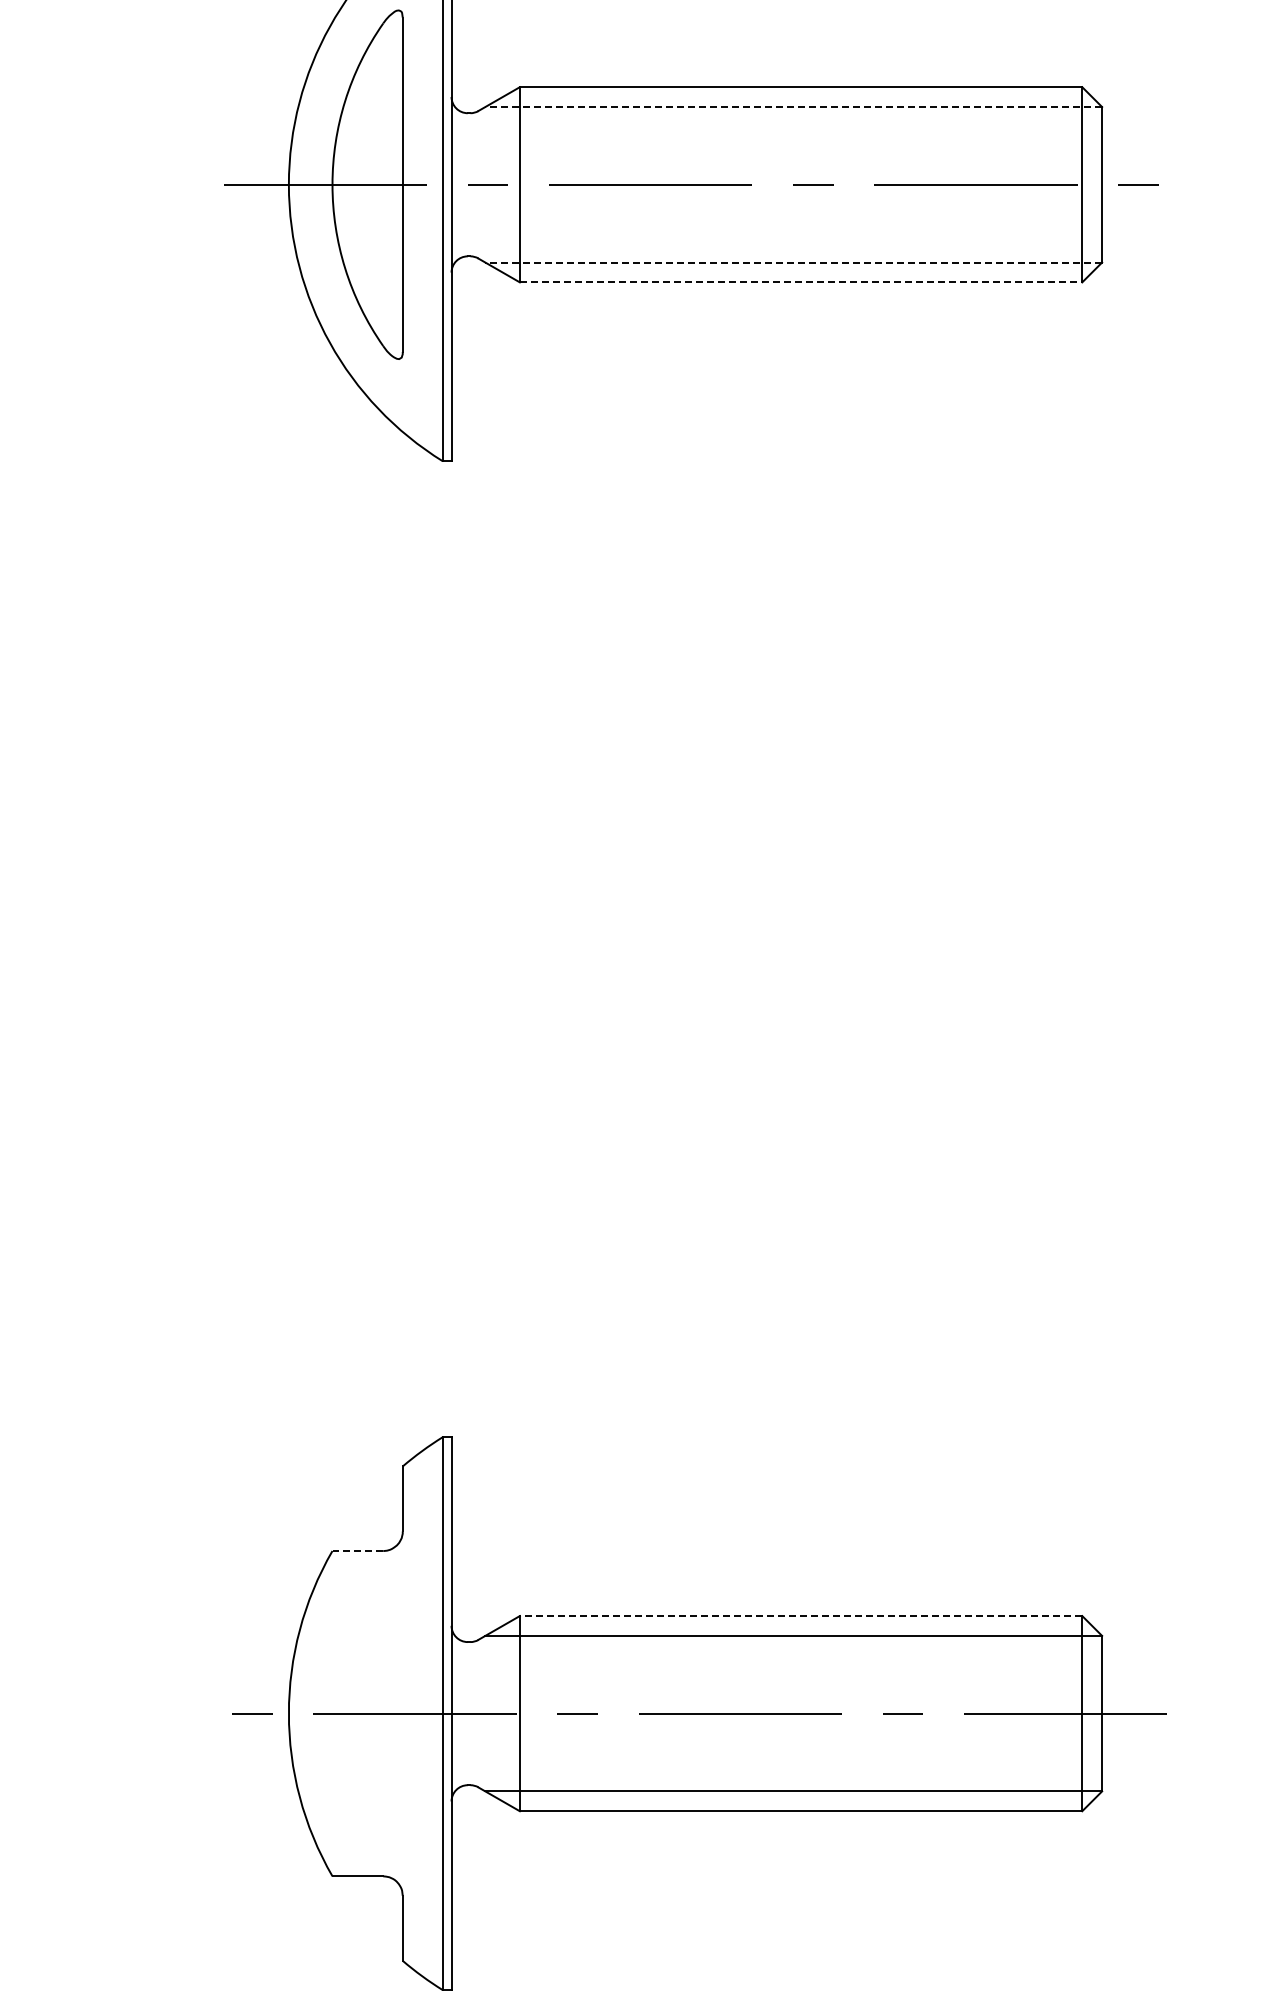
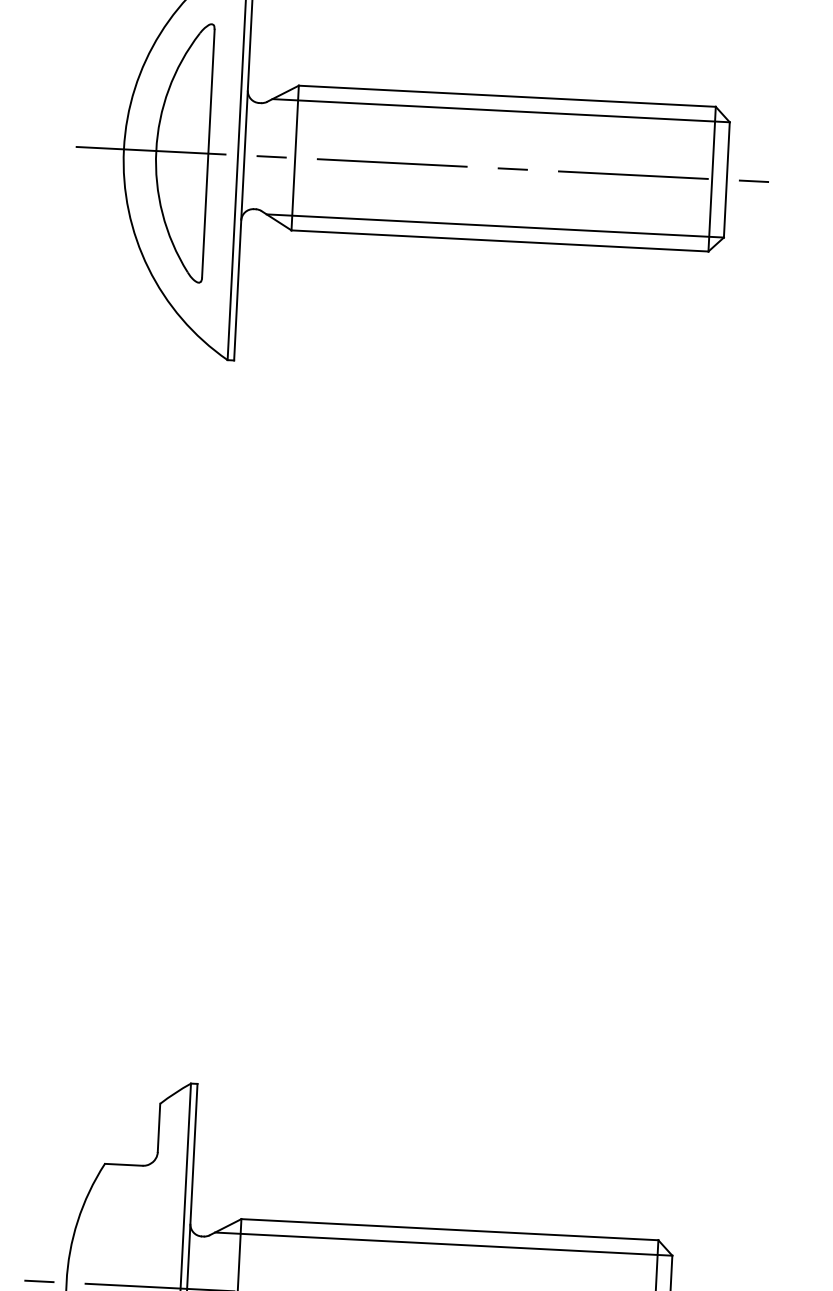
line: (793, 107) -> (500, 111), dashed -> solid
line: (793, 262) -> (495, 225), dashed -> solid
line: (801, 282) -> (500, 241), dashed -> solid
line: (357, 1551) -> (123, 1165), dashed -> solid
line: (800, 1616) -> (449, 1229), dashed -> solid

